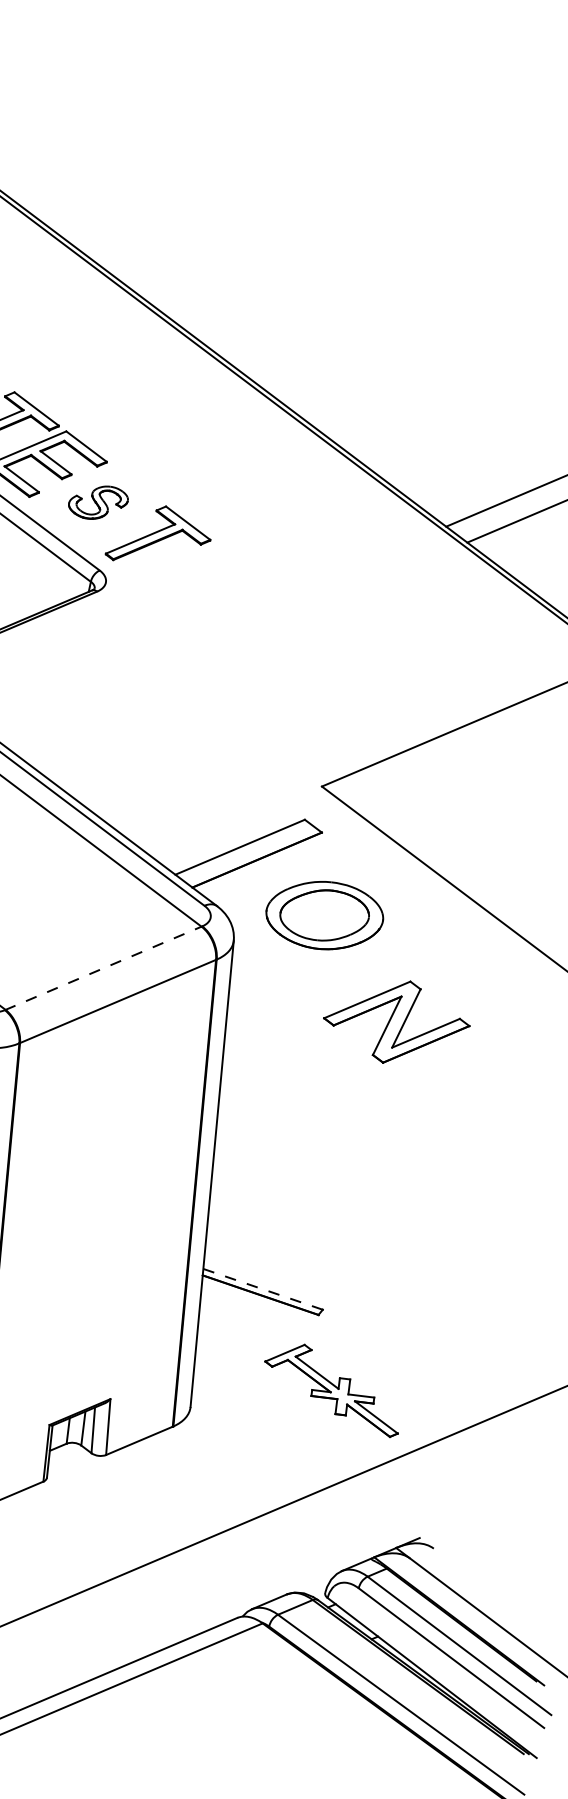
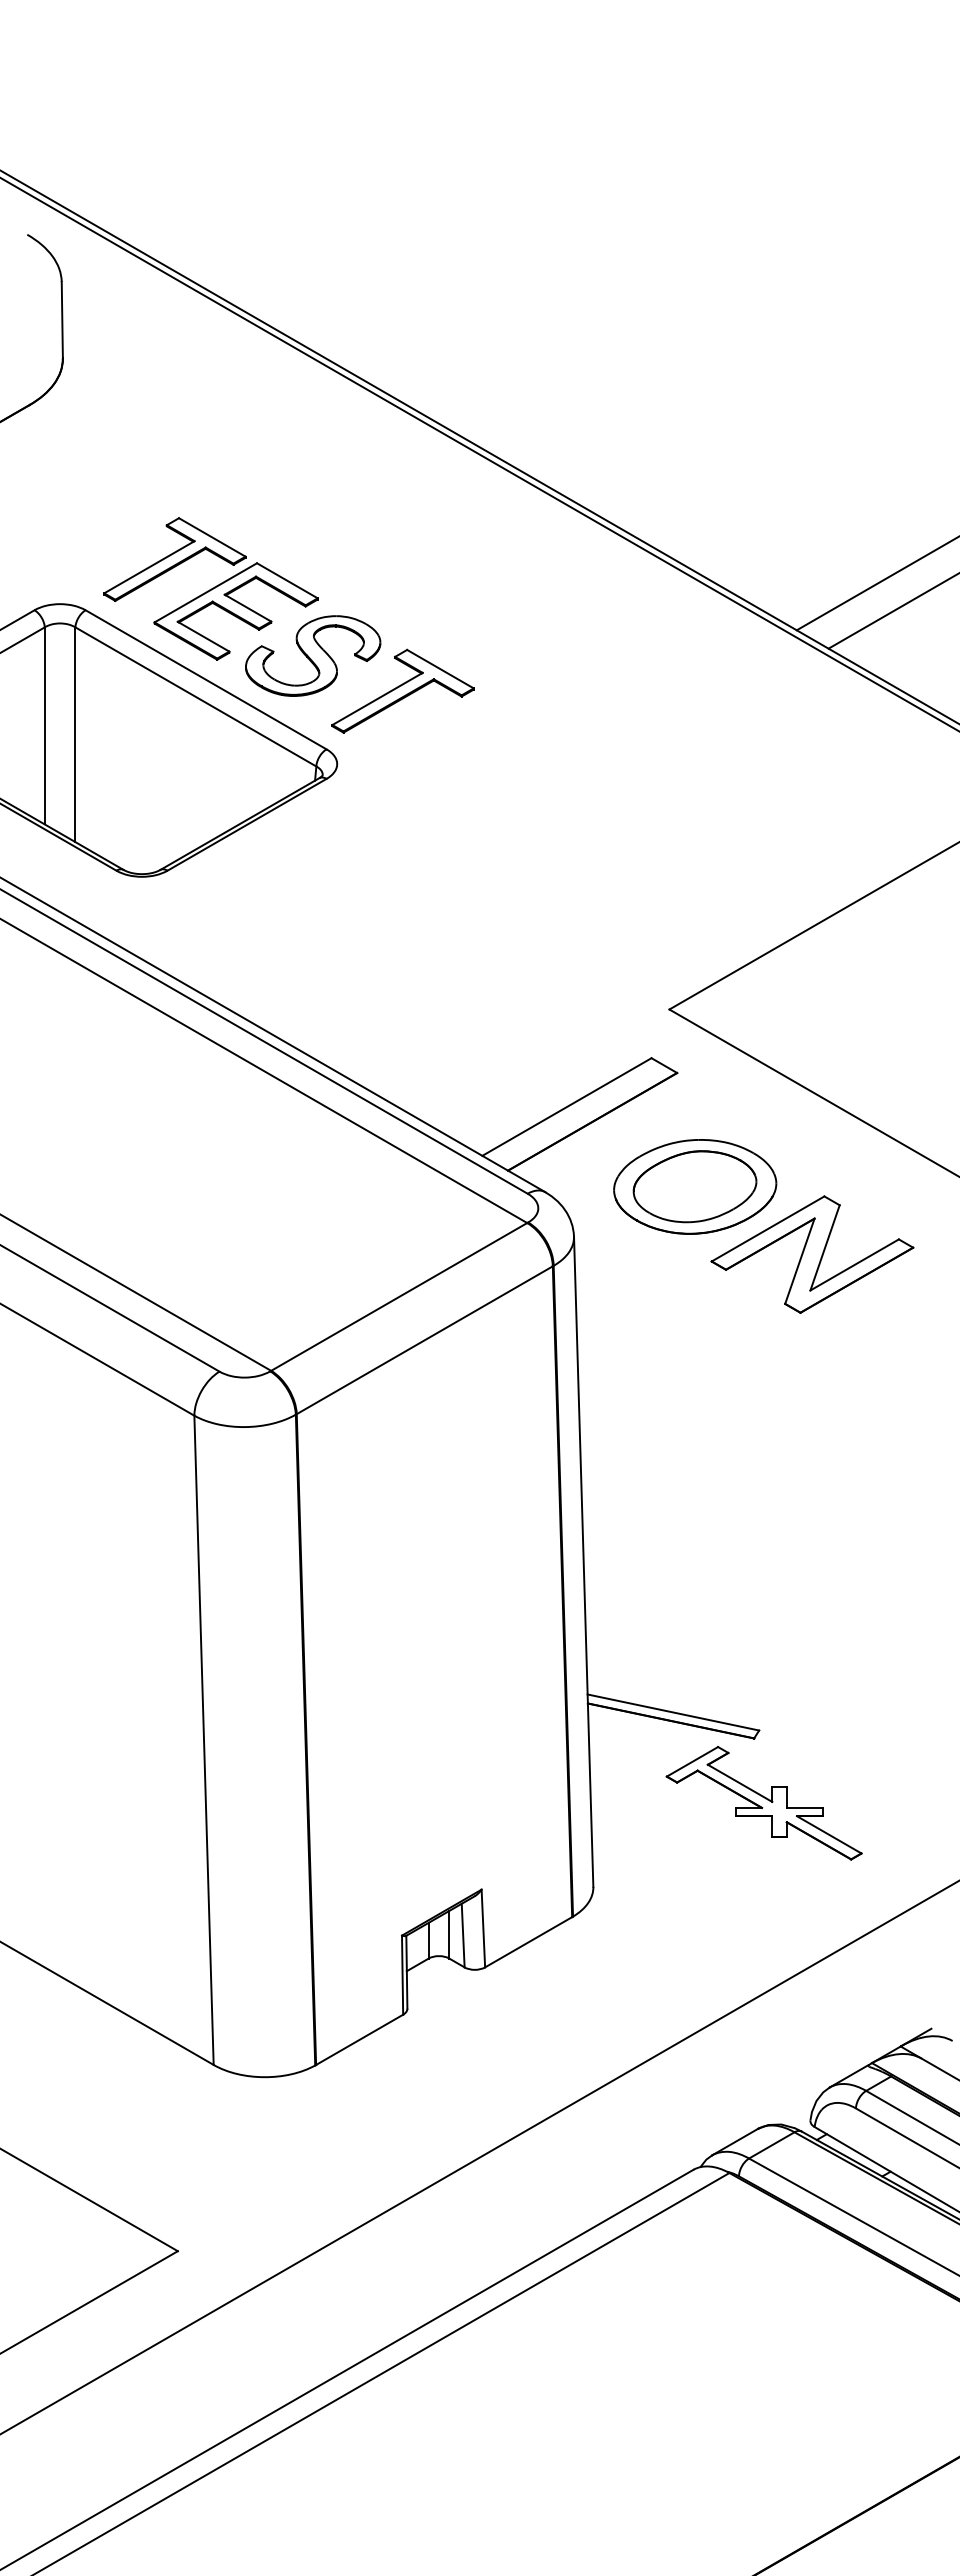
part: (98, 502) -> (313, 655), size x1.67
line: (103, 967) -> (399, 1296), dashed -> solid
part: (396, 1022) -> (812, 1254), moved
line: (263, 1289) -> (673, 1712), dashed -> solid
part: (332, 1389) -> (763, 1803), moved

